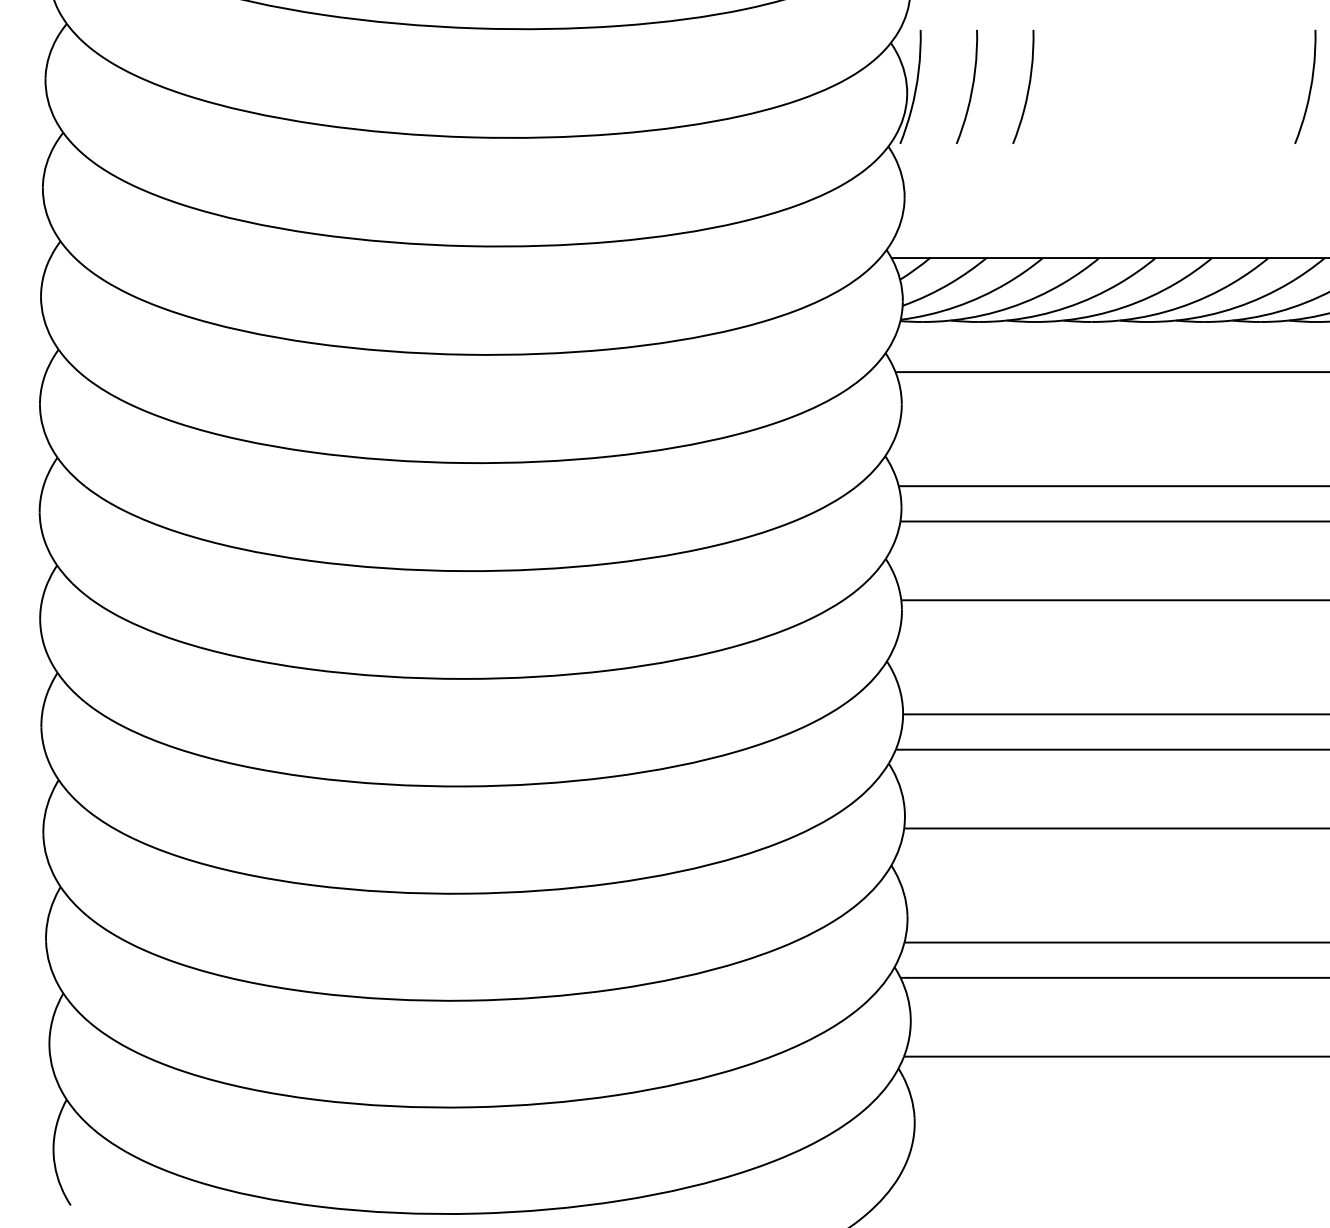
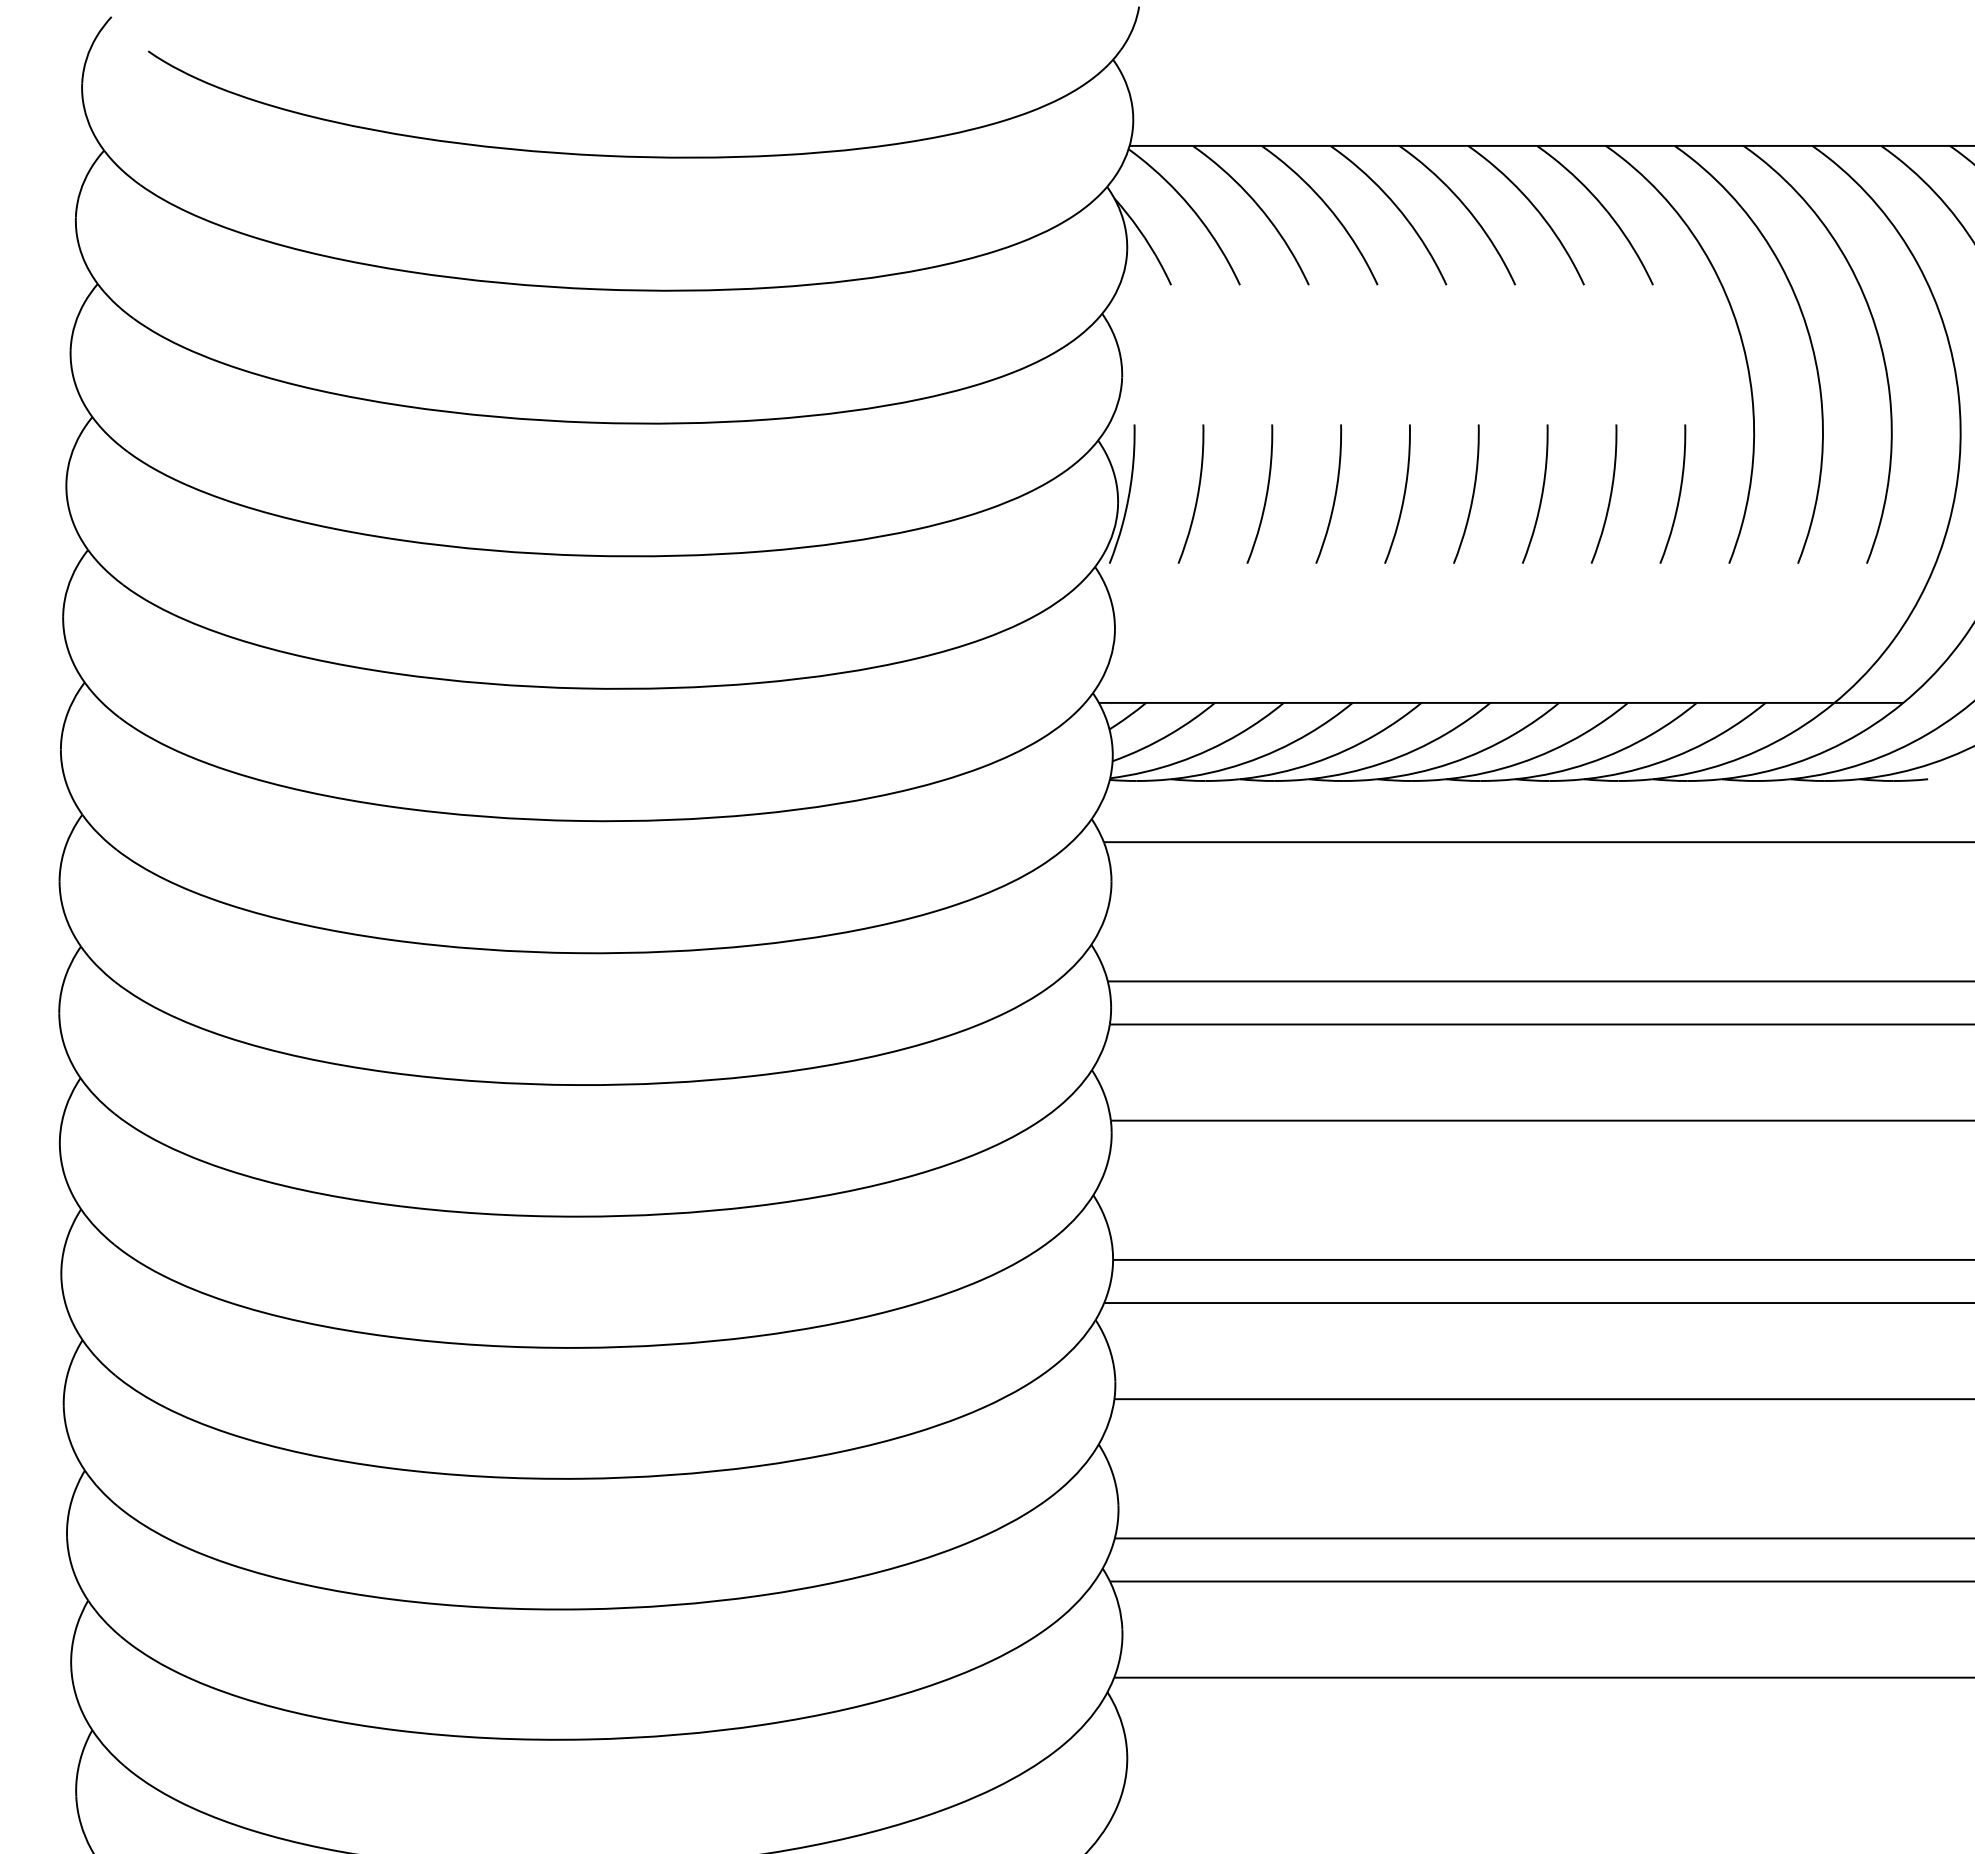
curve: (1141, 86) -> (1403, 493), added
curve: (1197, 86) -> (1472, 493), added
curve: (1254, 86) -> (1541, 493), added
curve: (1084, 87) -> (1334, 494), added

